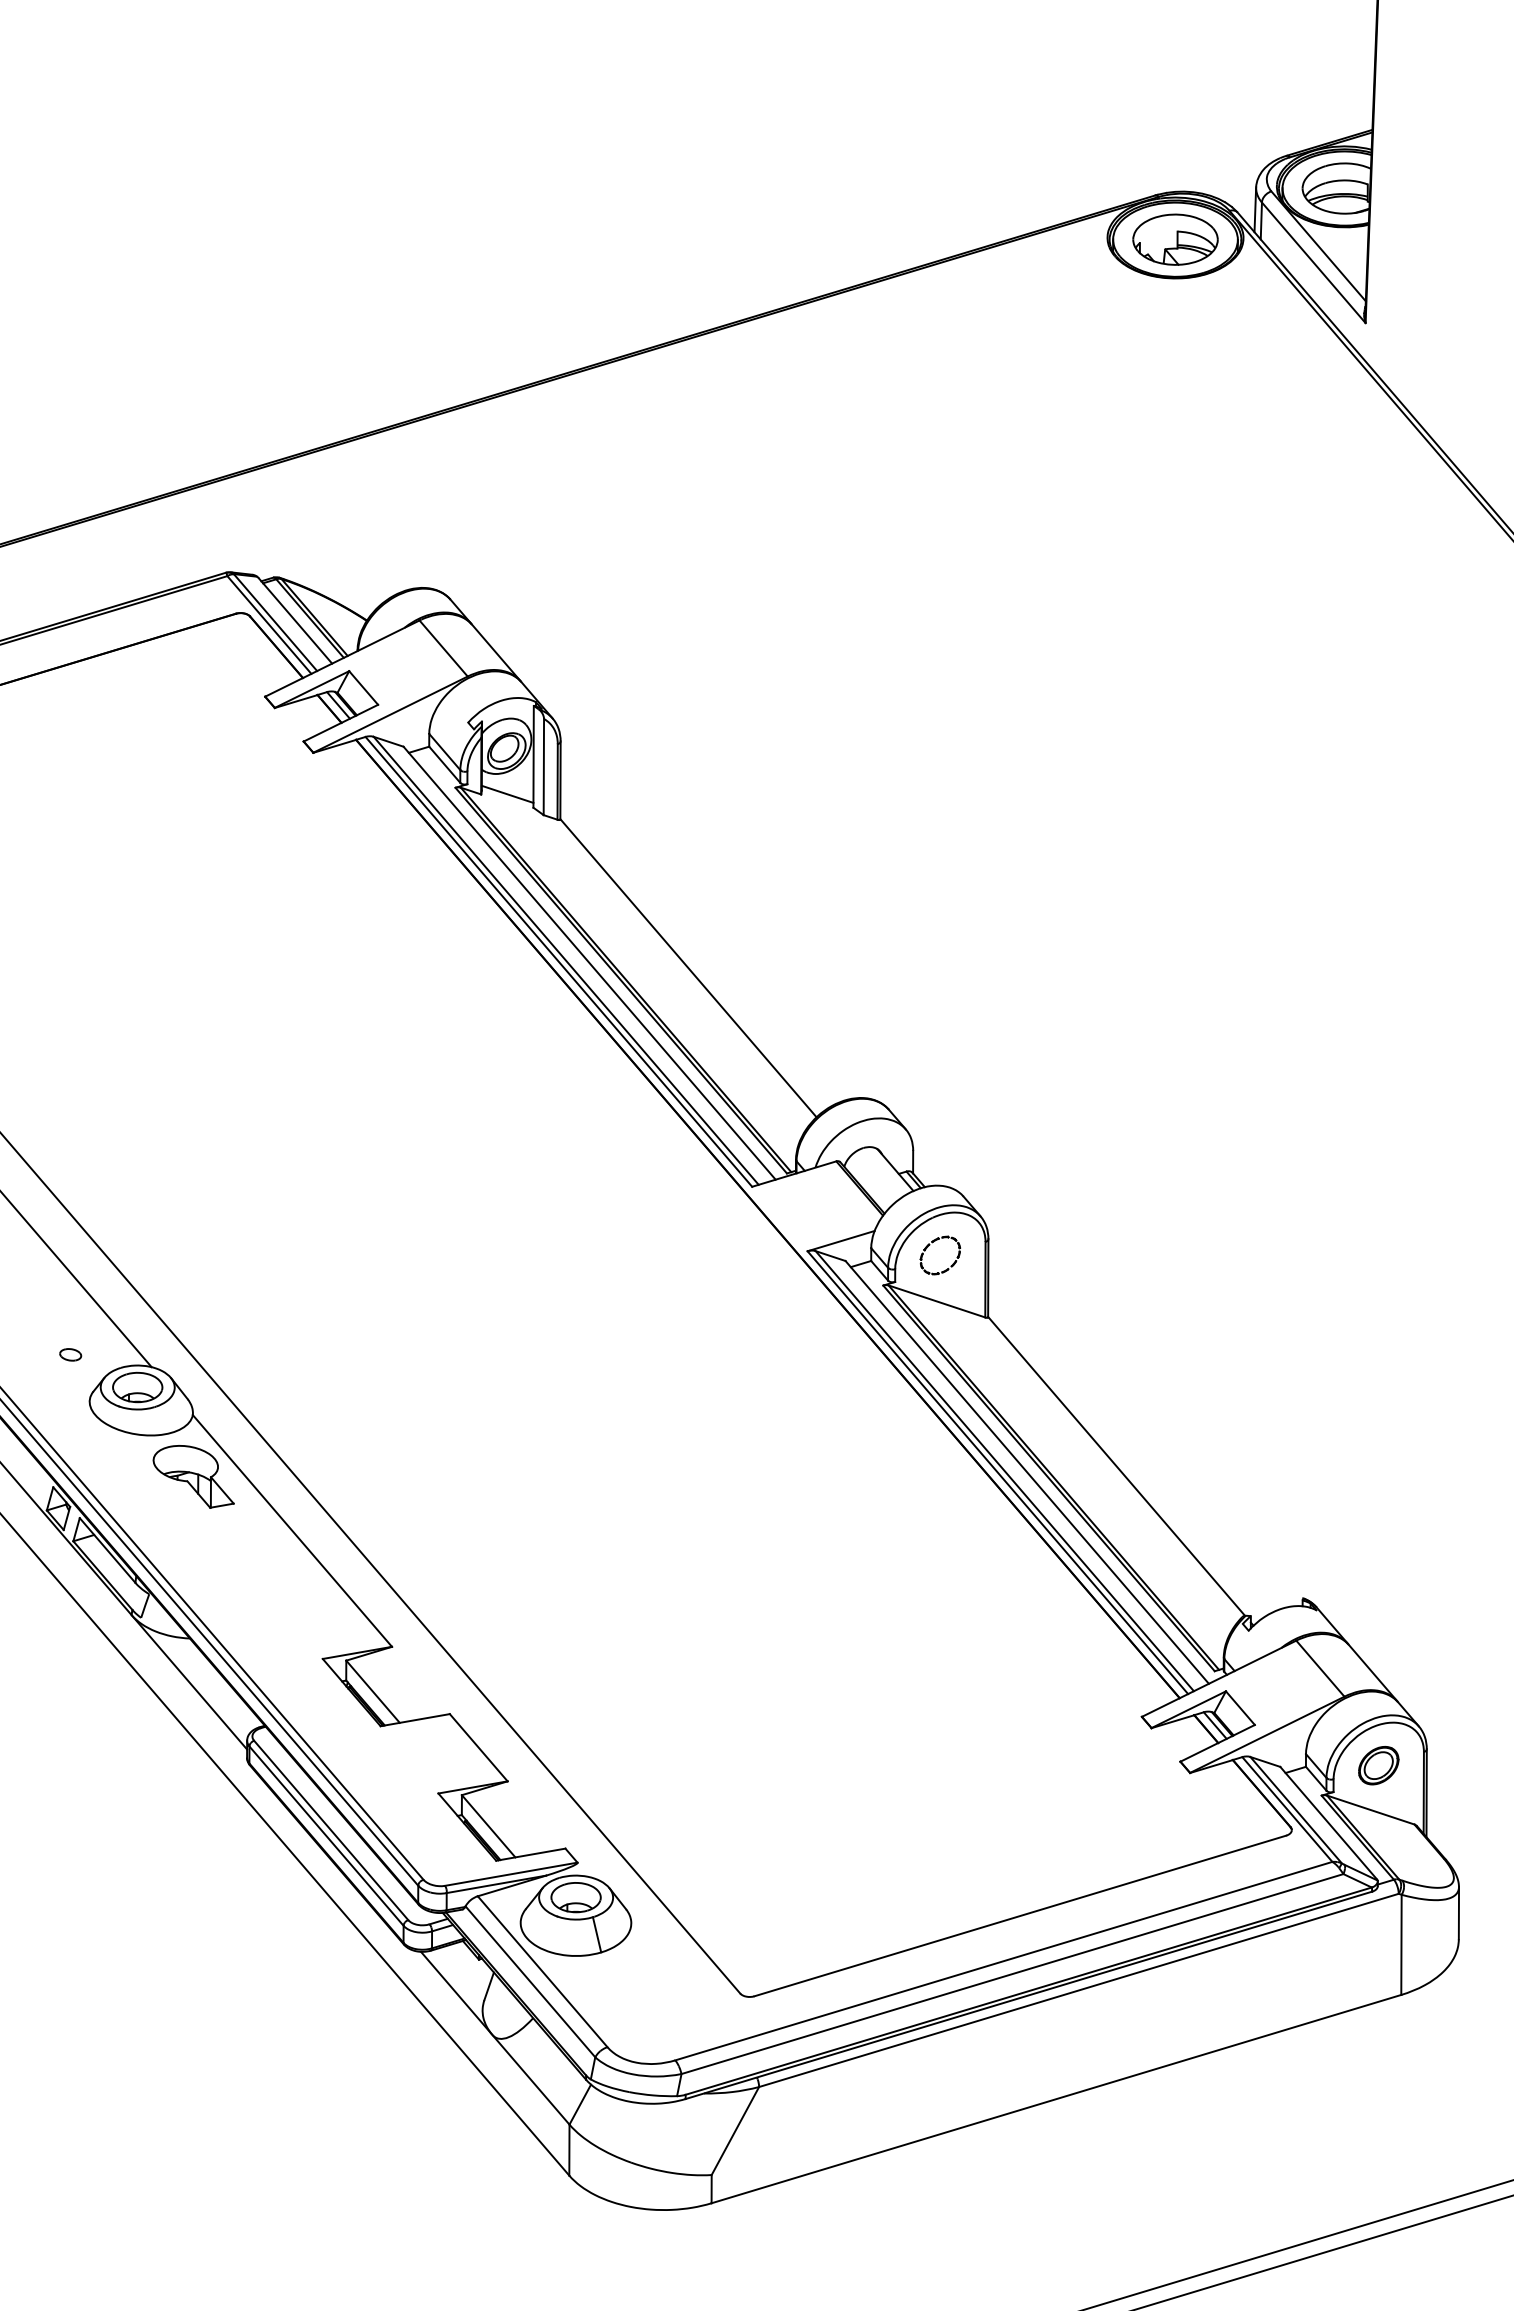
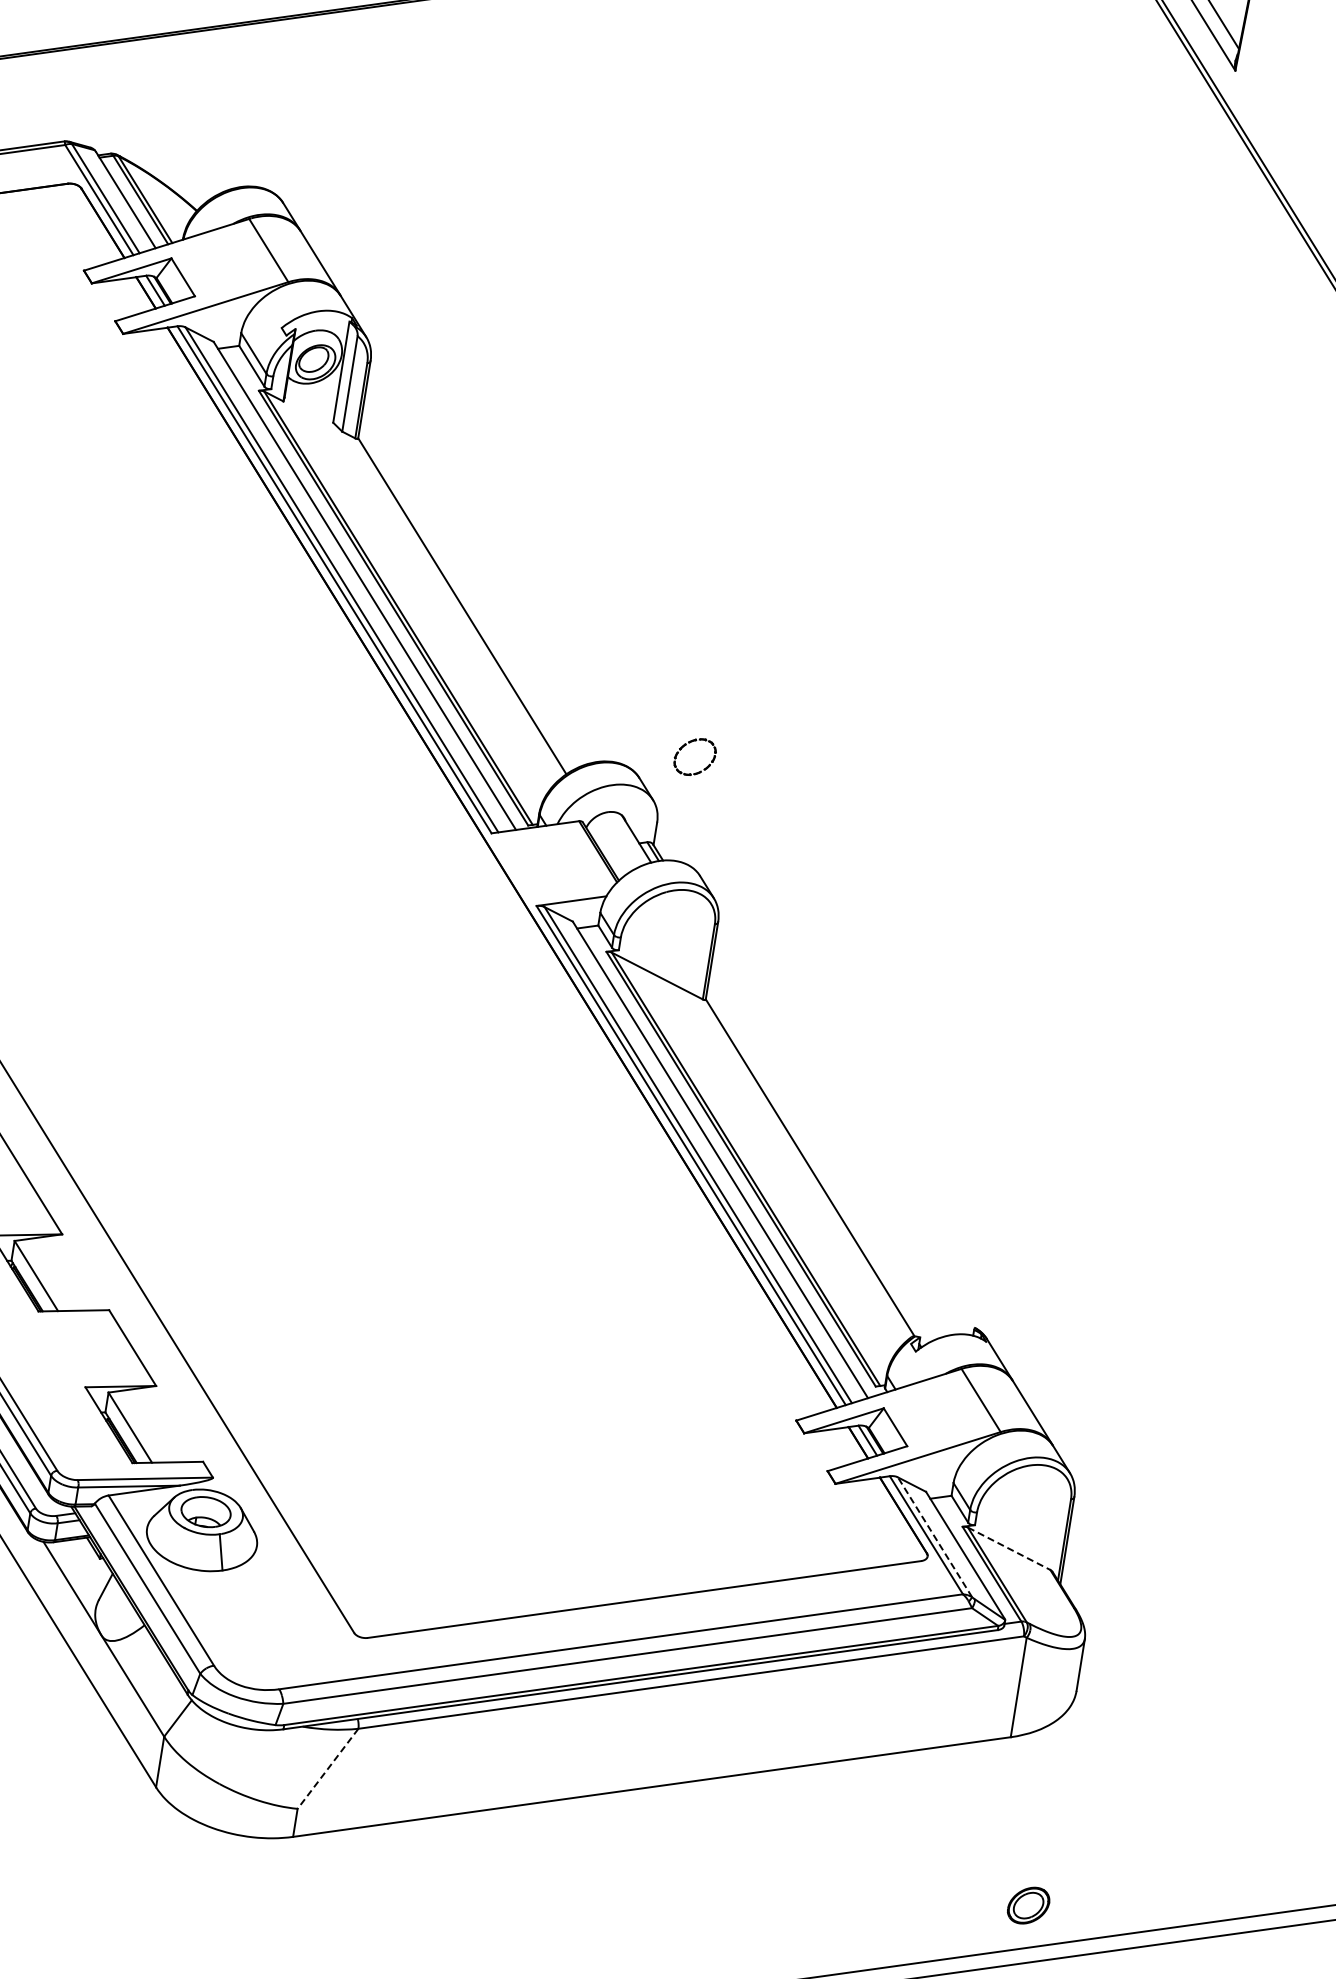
line: (507, 793) -> (309, 404), removed
part: (932, 1243) -> (689, 743), moved
part: (1378, 1765) -> (1028, 1905), moved
line: (1295, 1809) -> (934, 1536), solid -> dashed
line: (1371, 1810) -> (1009, 1549), solid -> dashed
line: (735, 2131) -> (328, 1769), solid -> dashed

